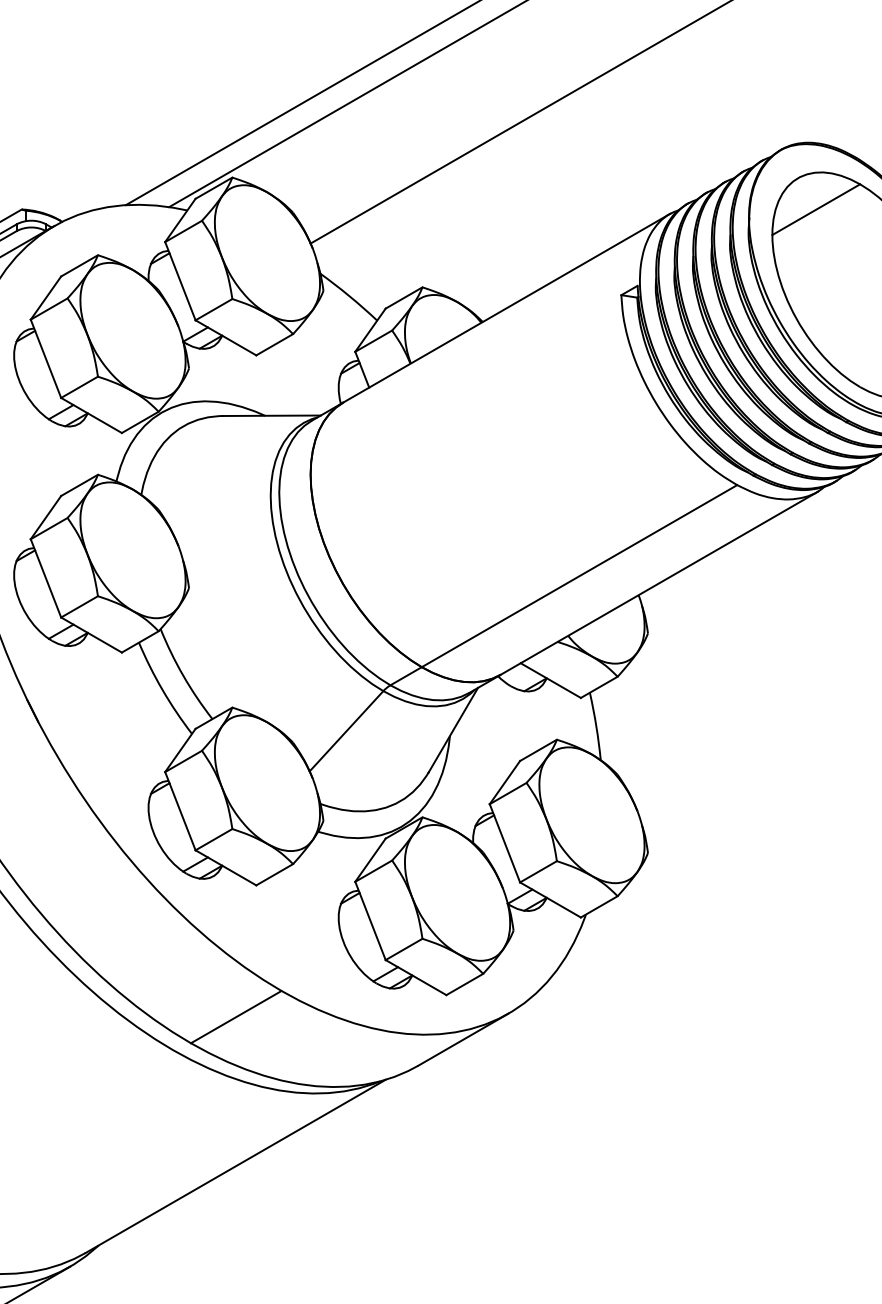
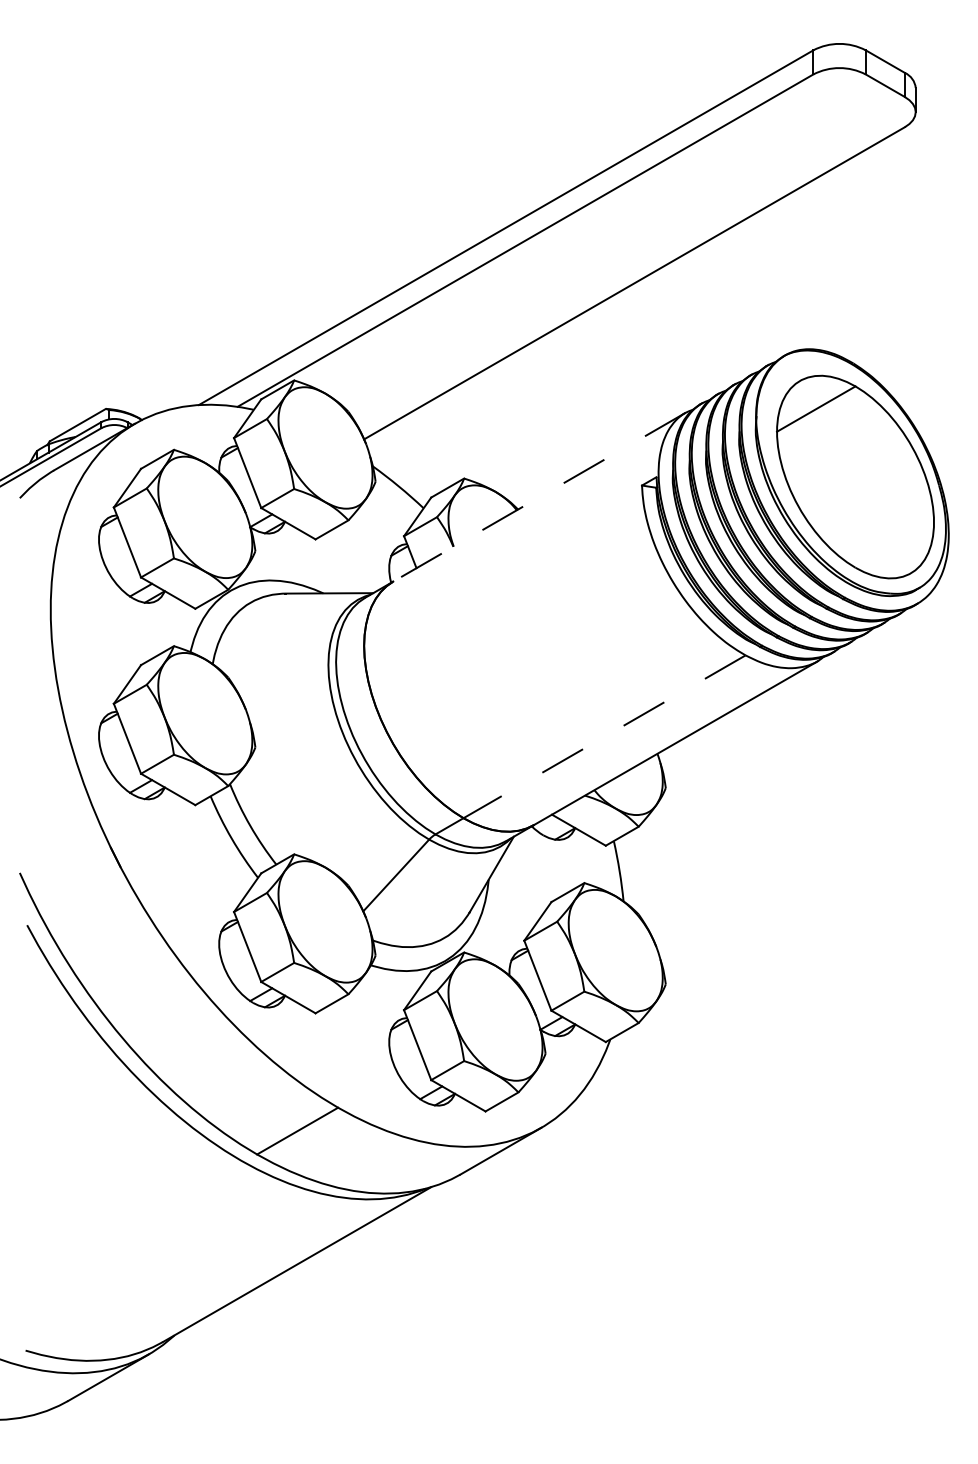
line: (506, 308) -> (539, 497), solid -> dashed
line: (579, 575) -> (604, 736), solid -> dashed

